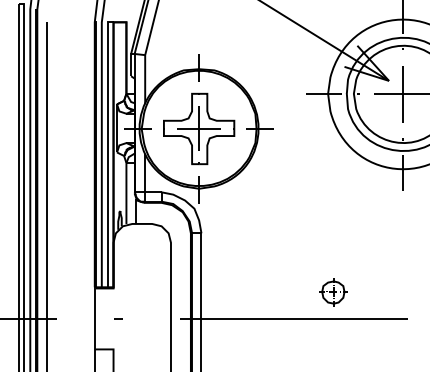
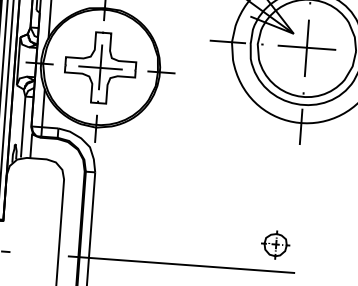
part: (333, 292) -> (275, 245), moved

